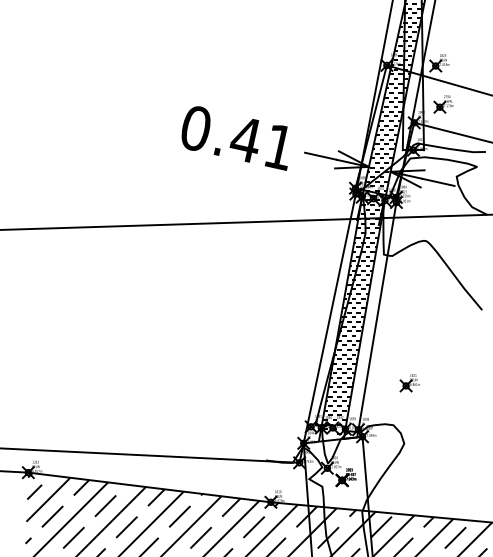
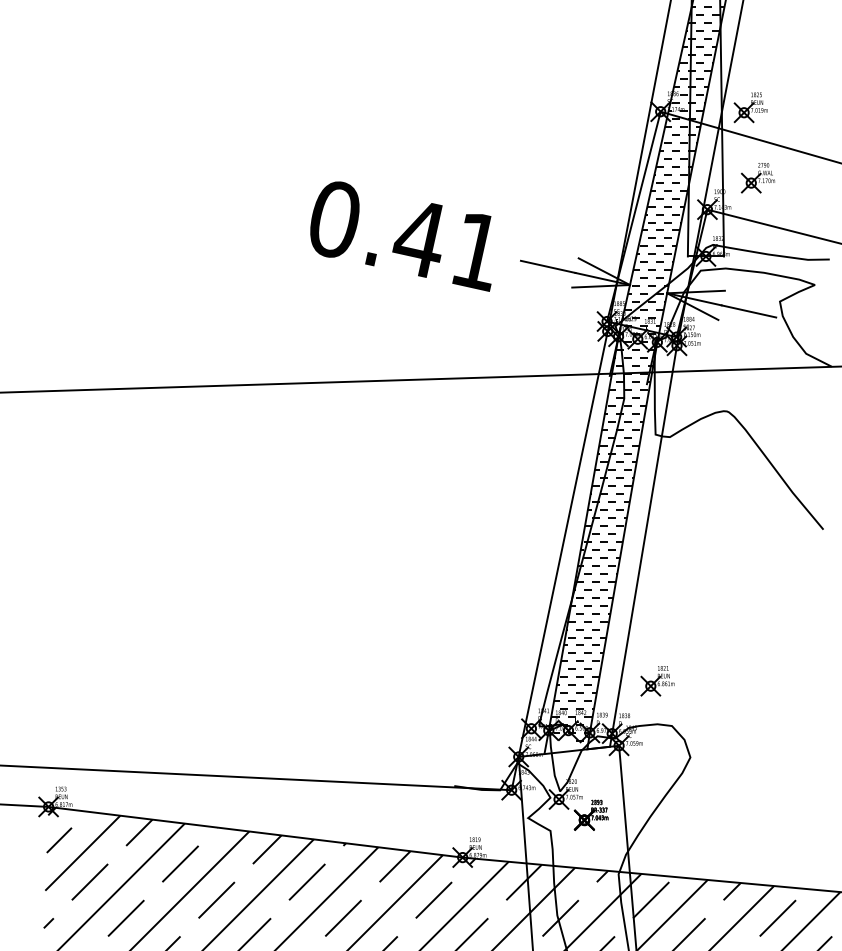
part: (409, 383) -> (656, 682), moved

